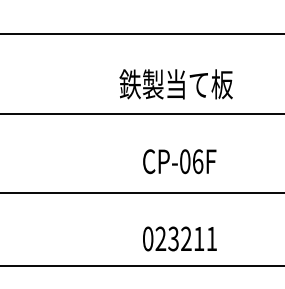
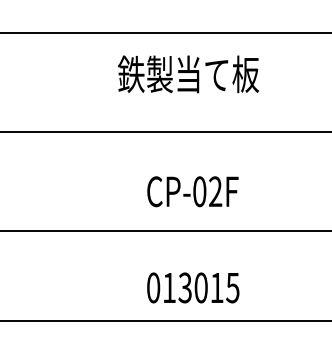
text: (175, 84) -> (187, 74), moved
text: (197, 161) -> (215, 191), CP-06F -> CP-02F
text: (186, 238) -> (201, 287), 023211 -> 013015

